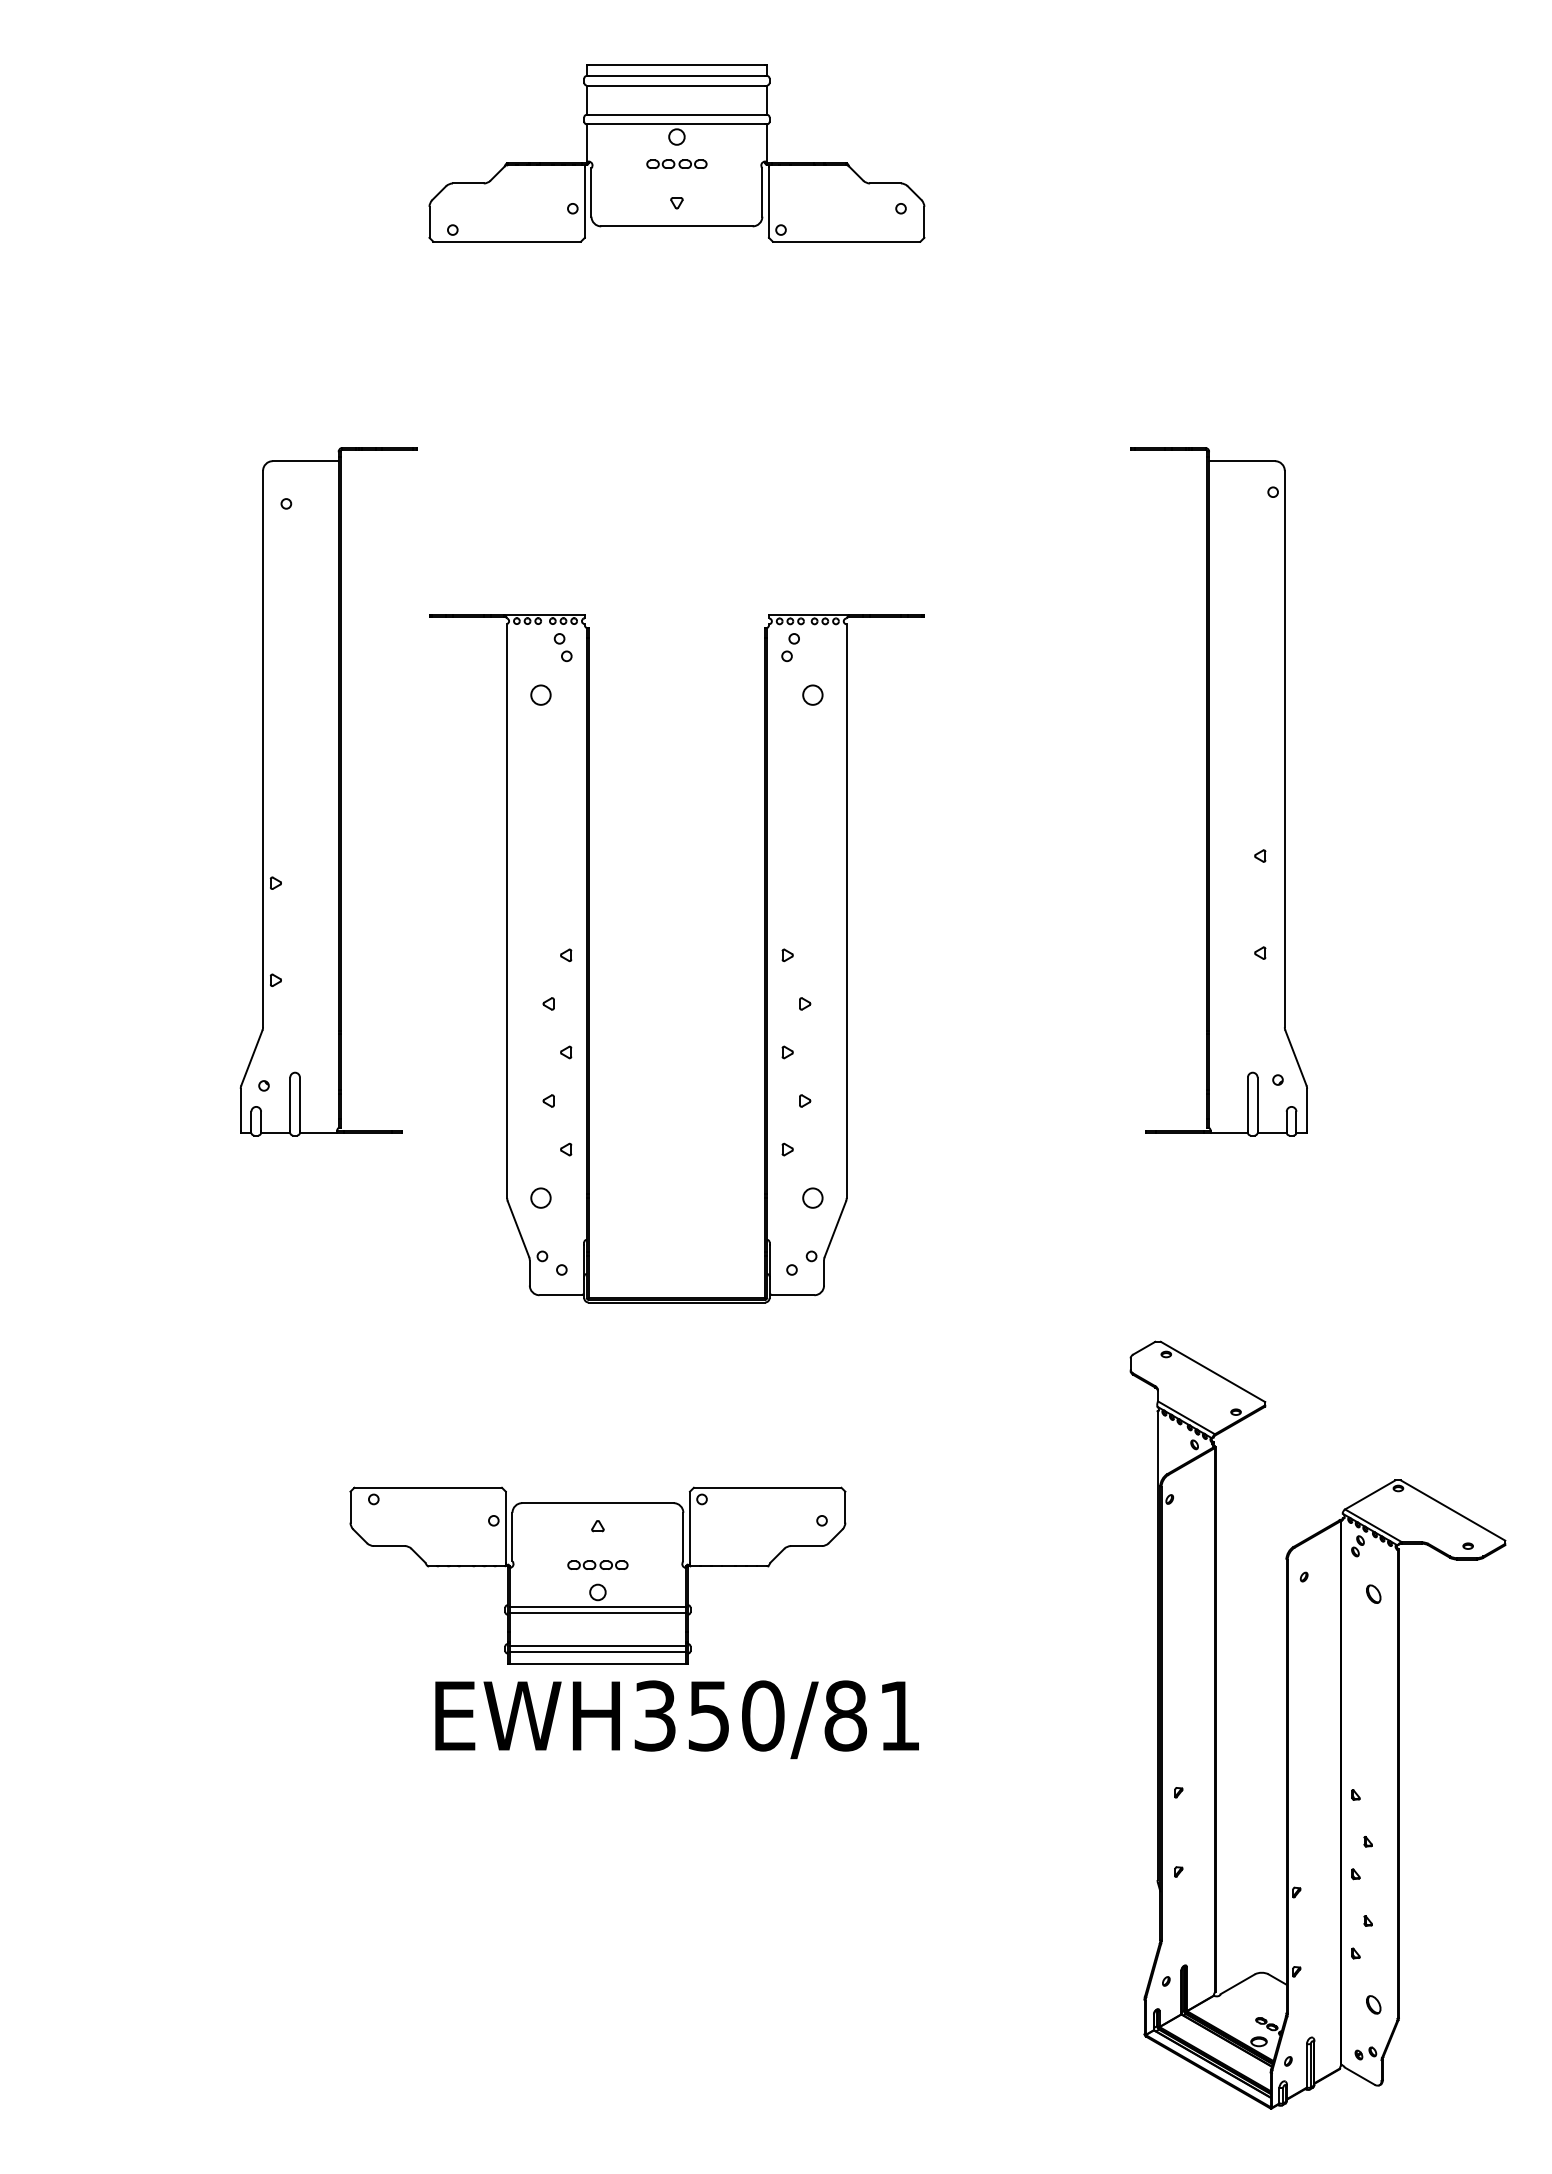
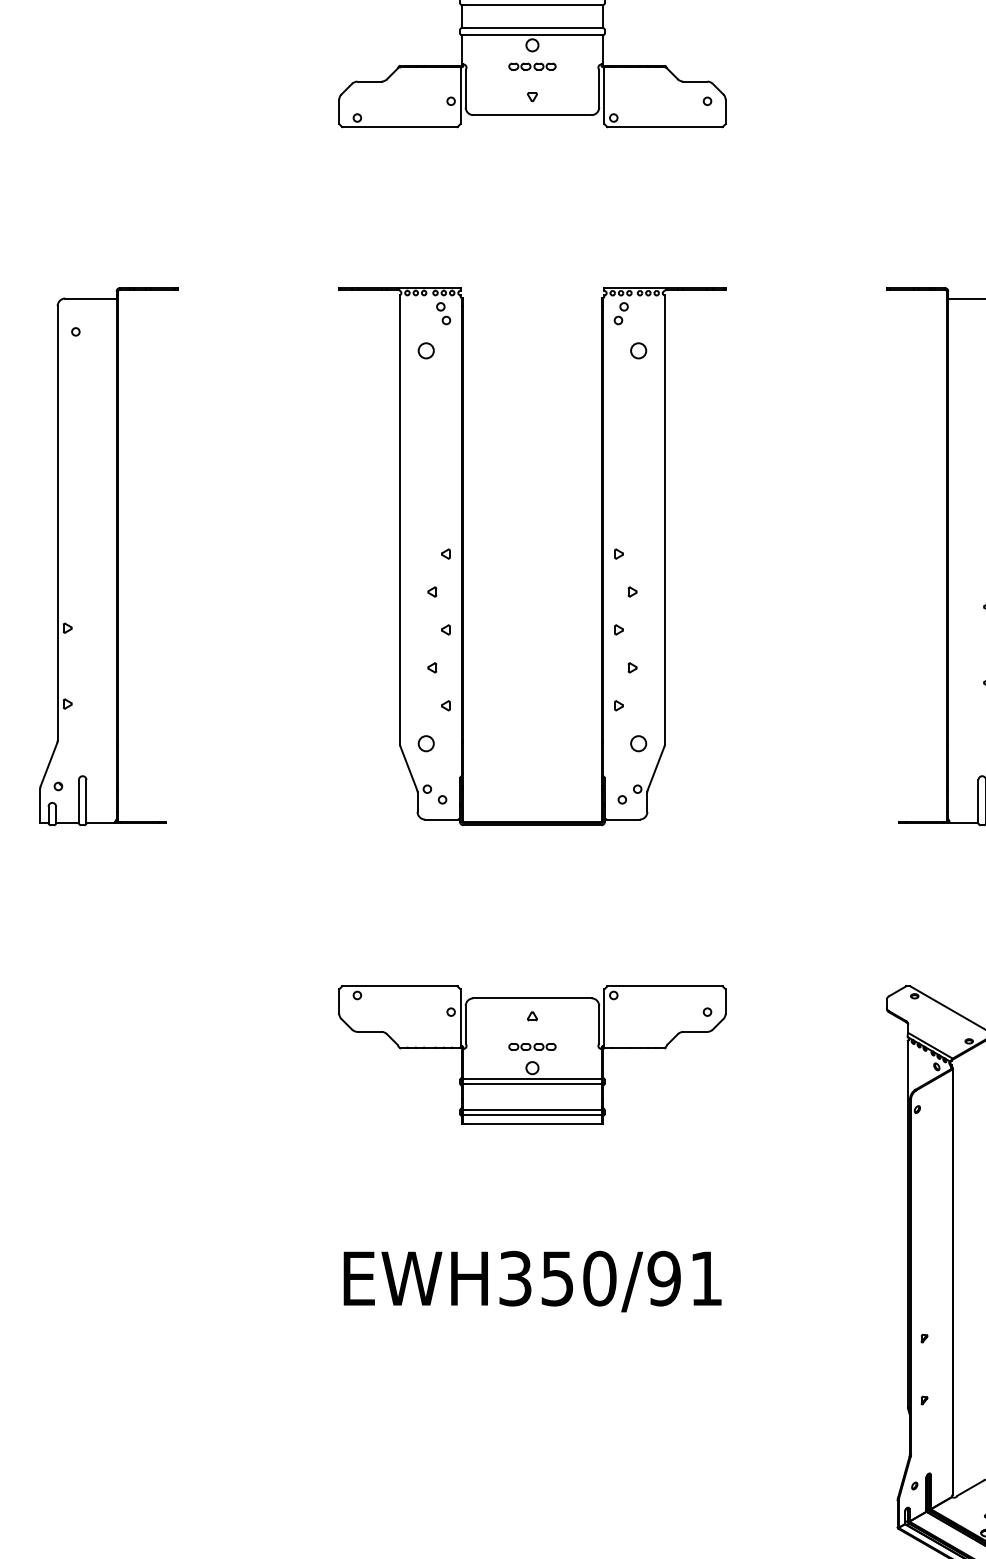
part: (328, 791) -> (108, 556), moved
part: (589, 958) -> (464, 556), moved
part: (597, 1575) -> (532, 1054), moved
text: (845, 1715) -> (664, 1278), EWH350/81 -> EWH350/91

